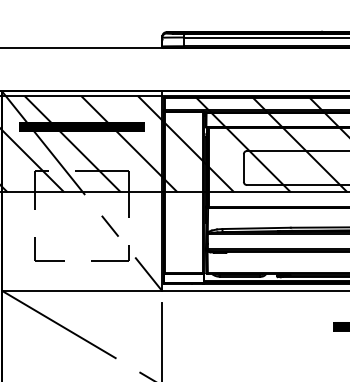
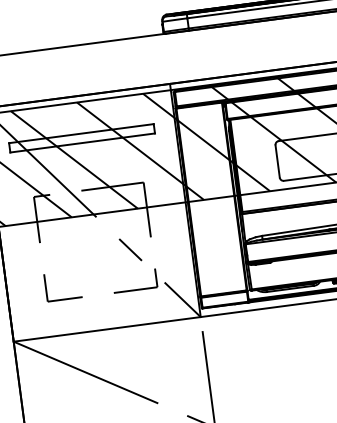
hatch: (81, 126) -> (81, 137), removed

